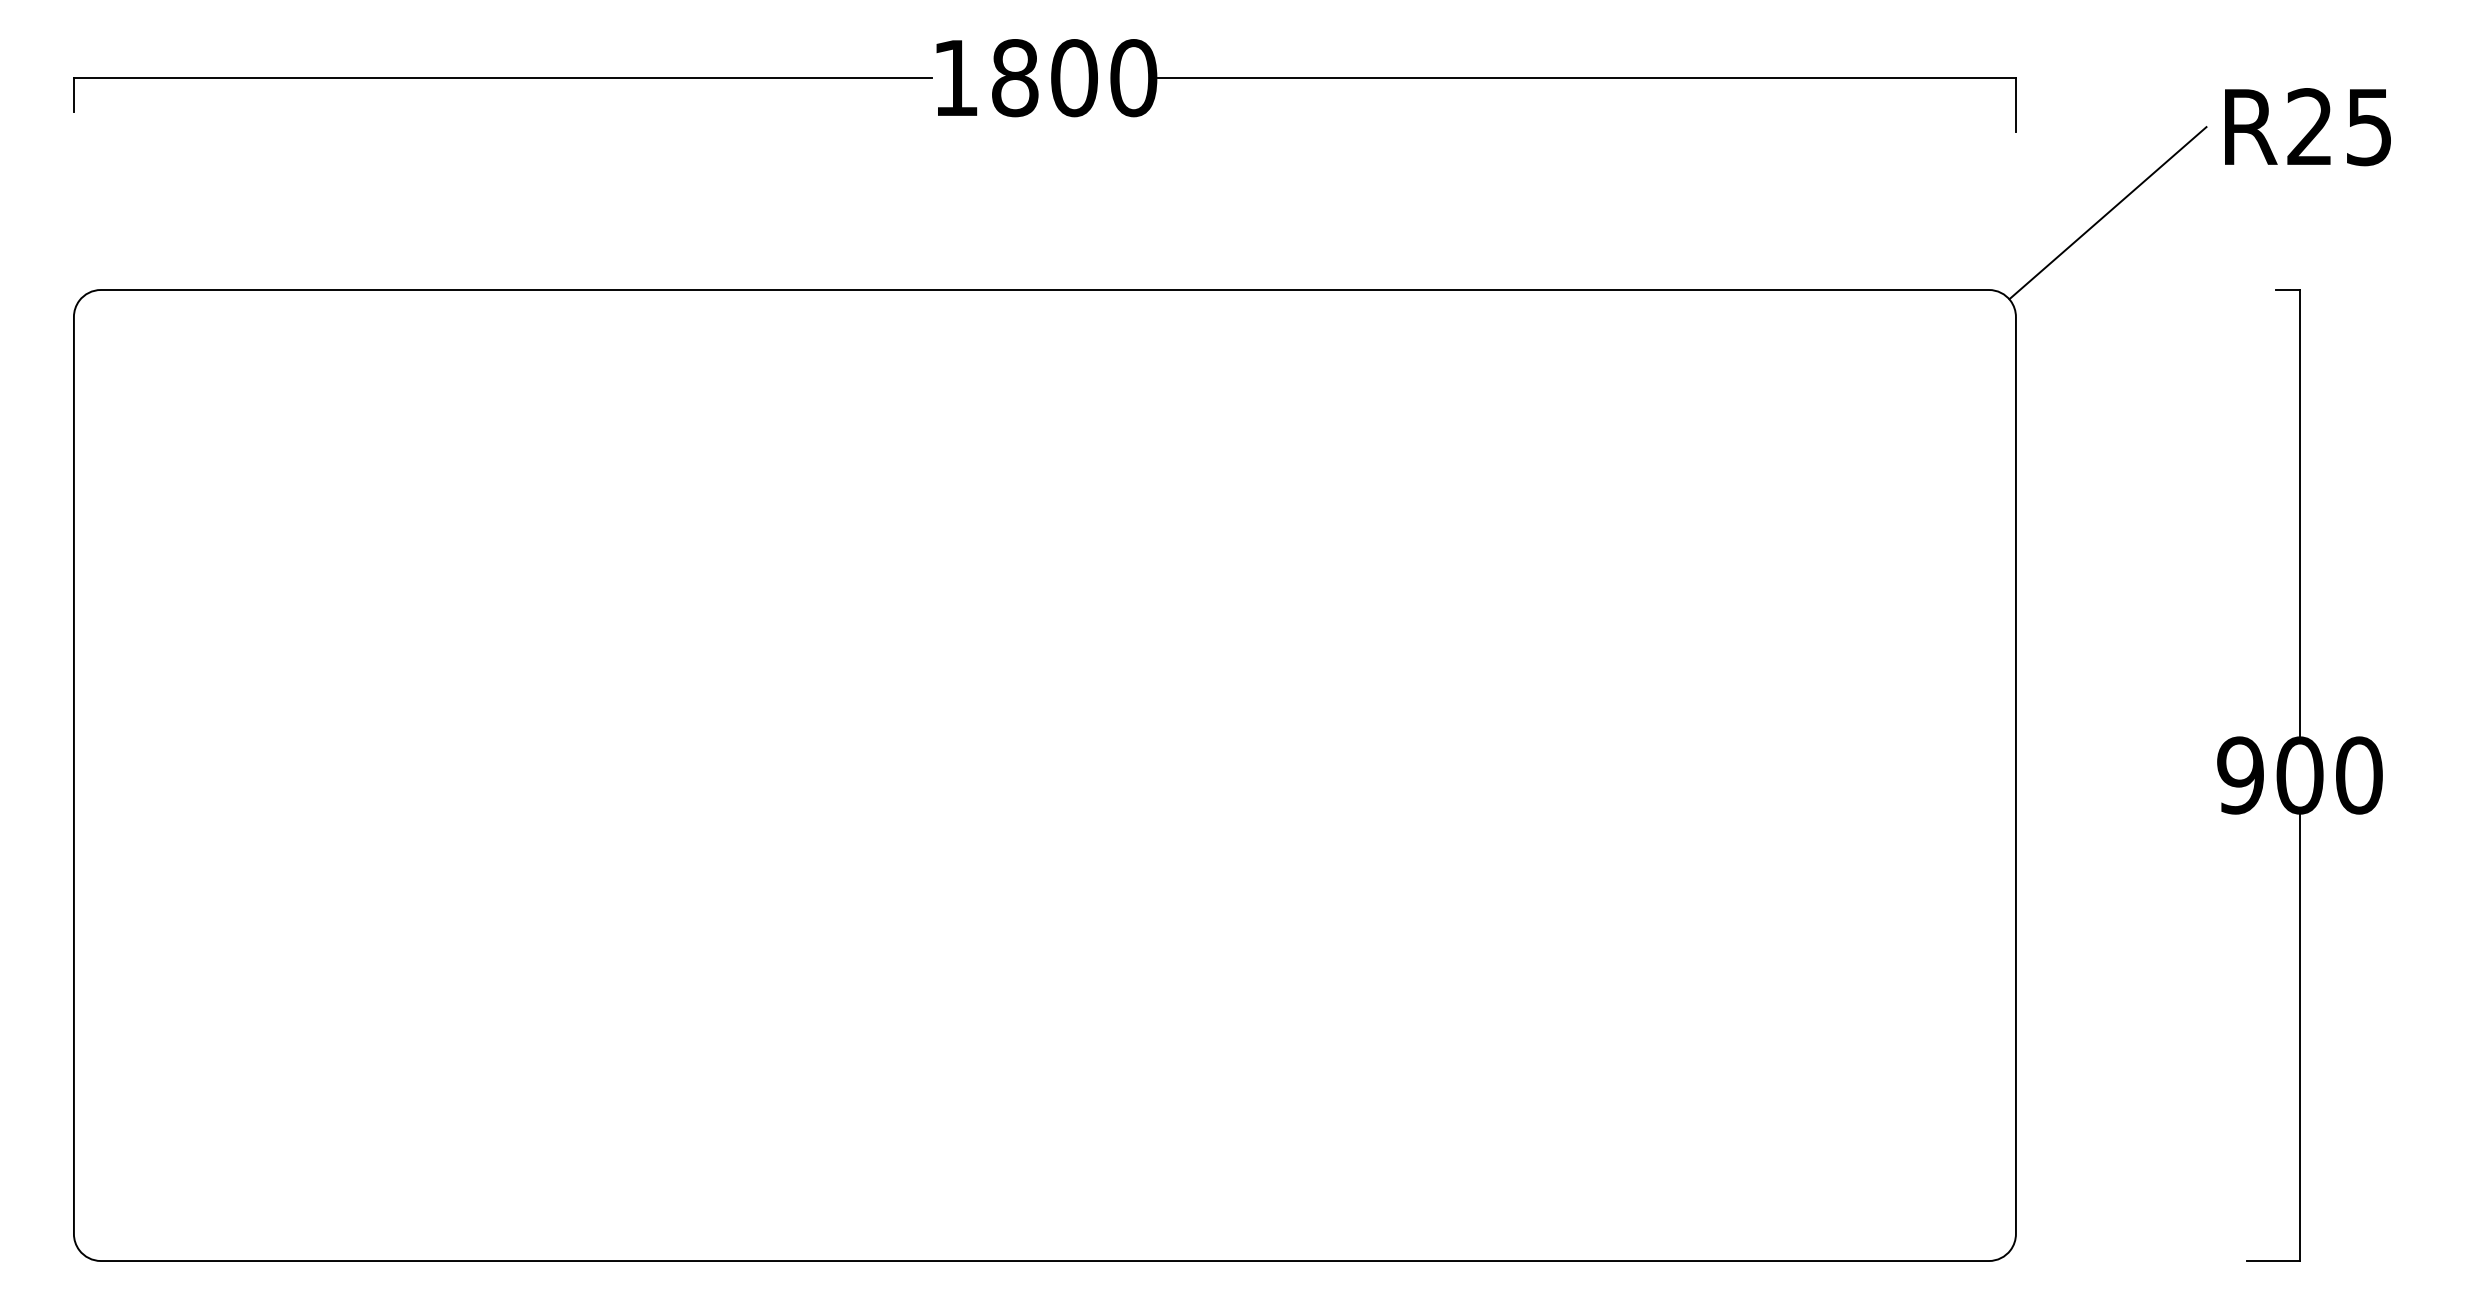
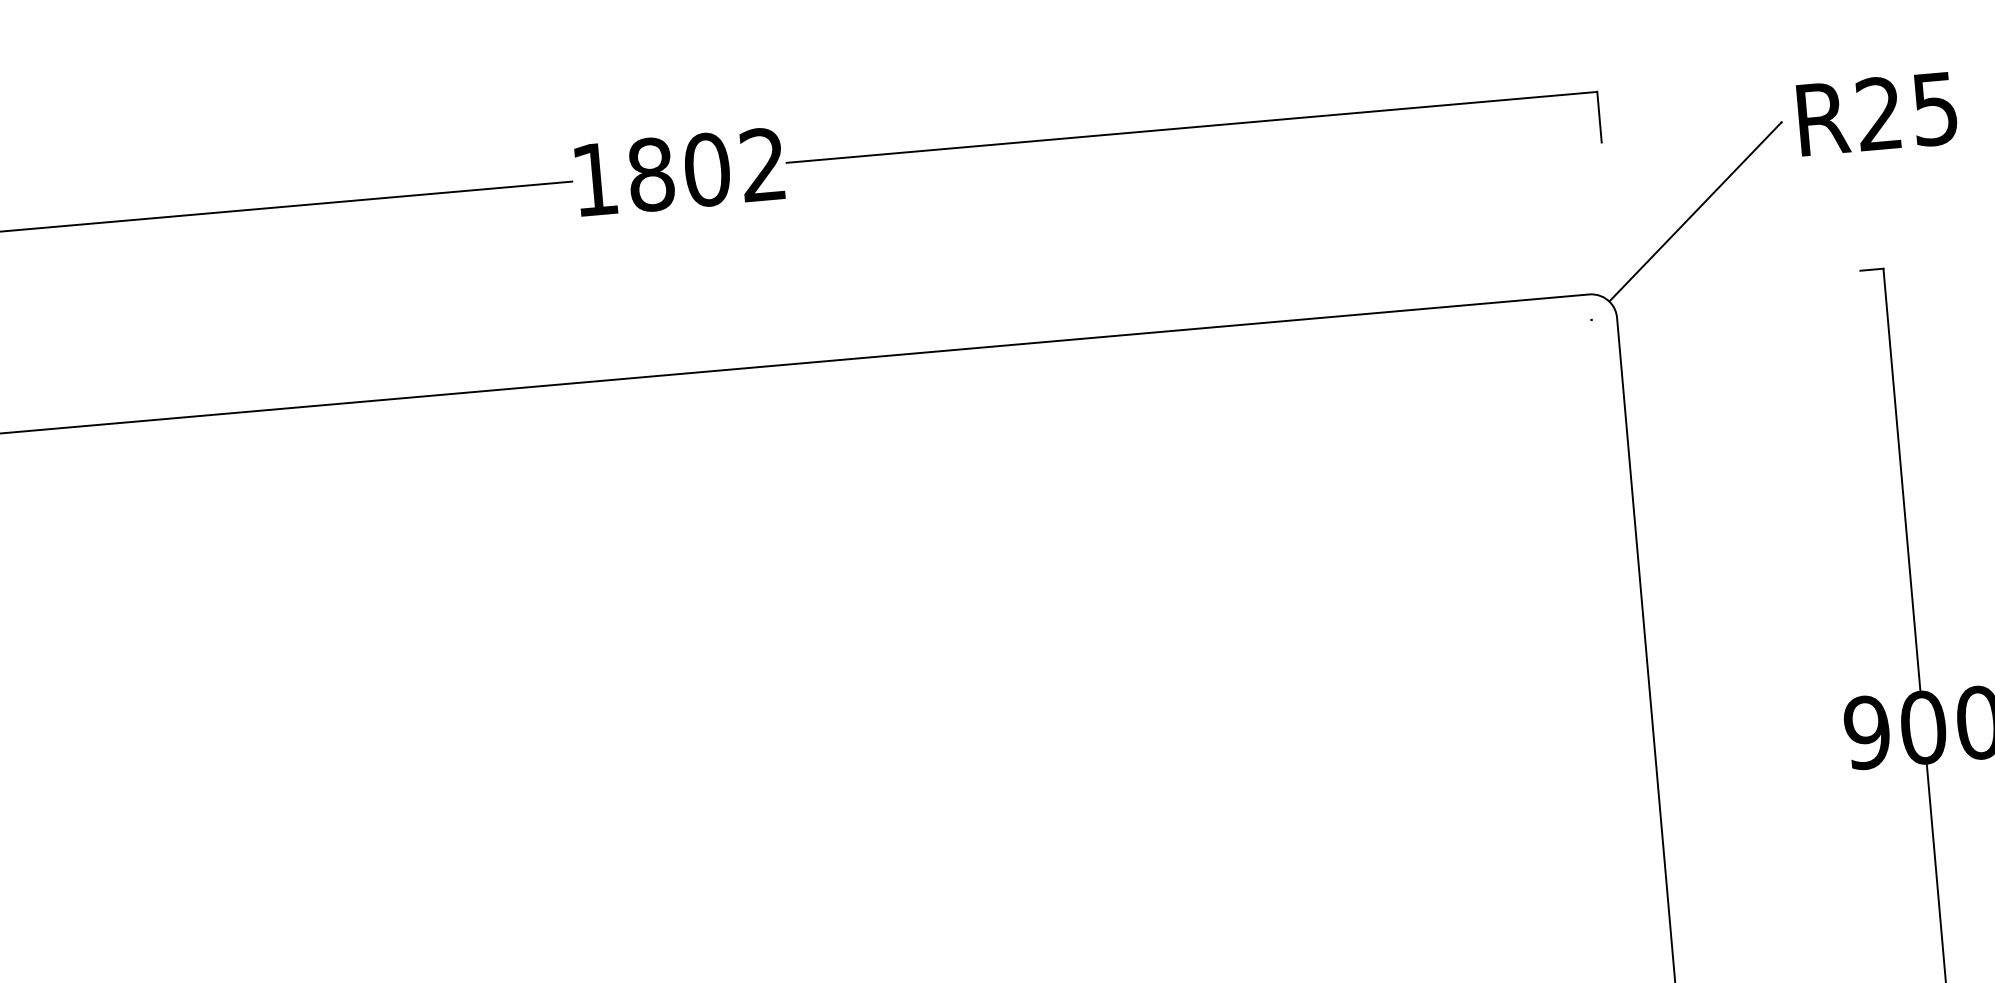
text: (1133, 78) -> (763, 165), 1800 -> 1802

